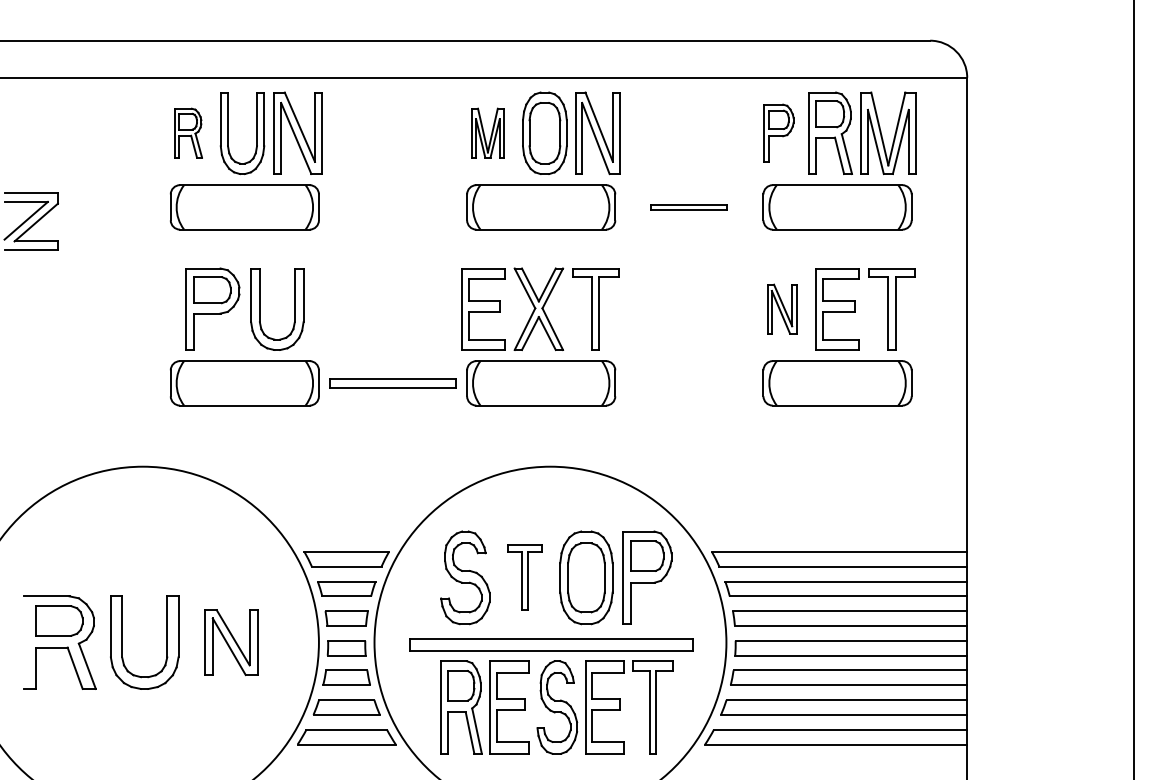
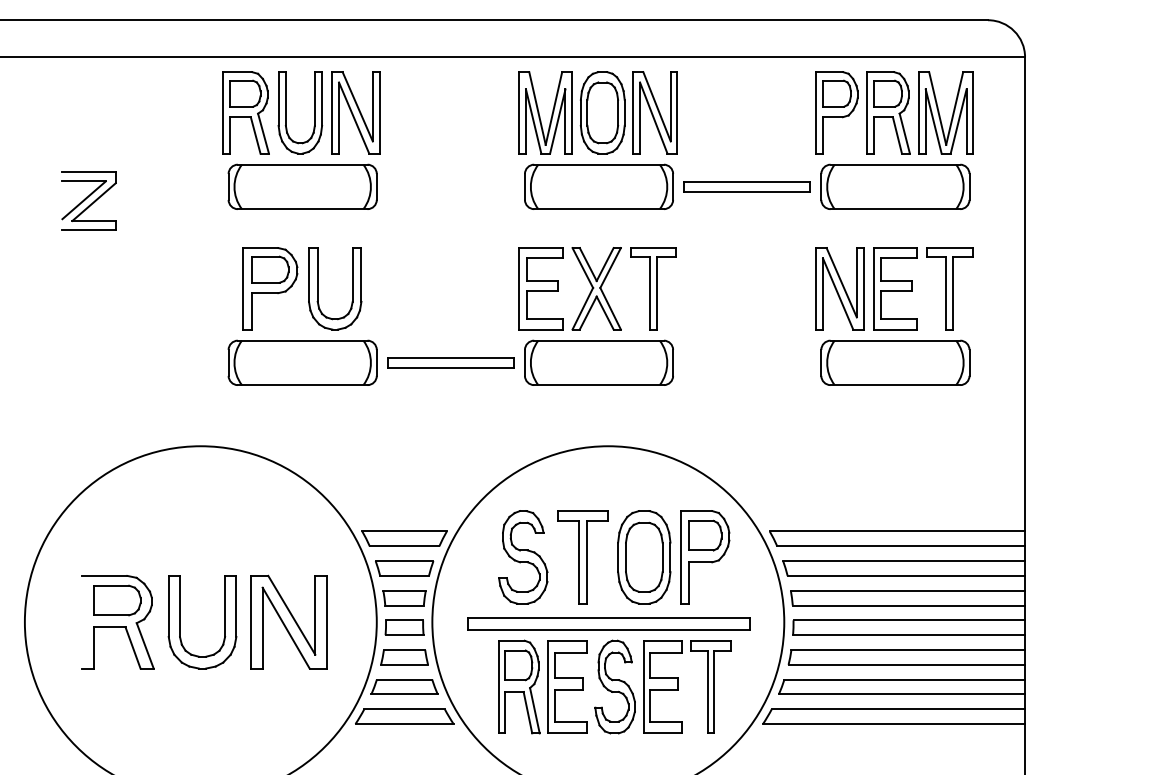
part: (188, 132) -> (246, 112), size x1.67
part: (487, 132) -> (545, 112), size x1.67
part: (778, 132) -> (836, 112), size x1.43
part: (688, 207) -> (746, 187), size x1.67
part: (781, 308) -> (839, 288), size x1.67
part: (524, 577) -> (582, 557), size x1.43
part: (231, 642) -> (289, 622), size x1.43

